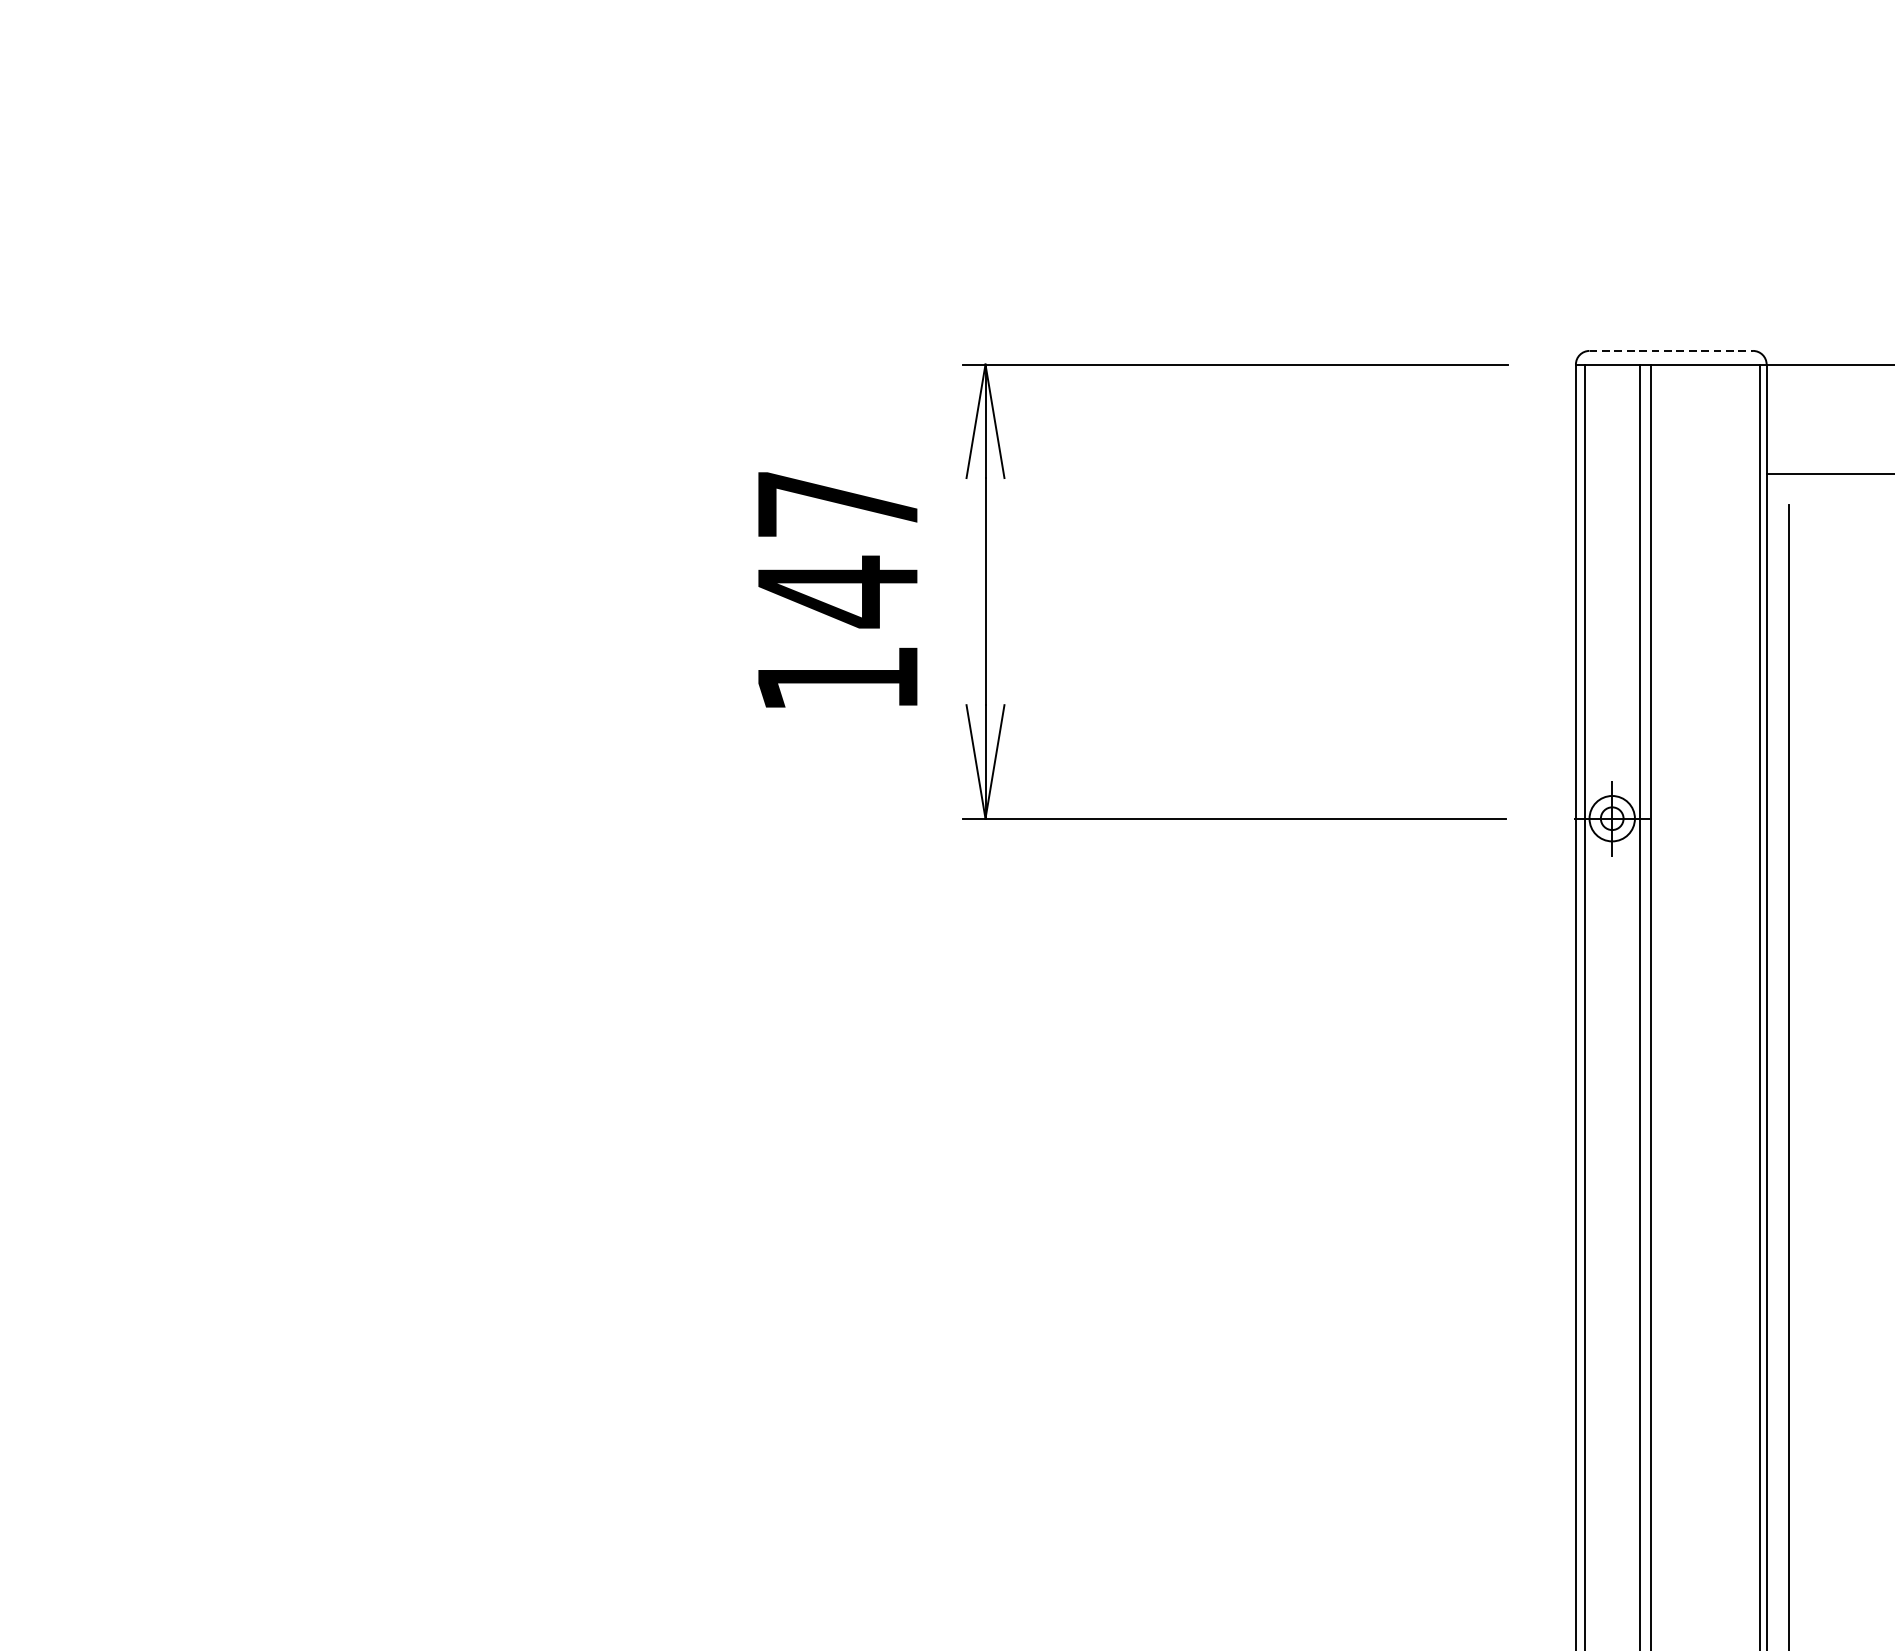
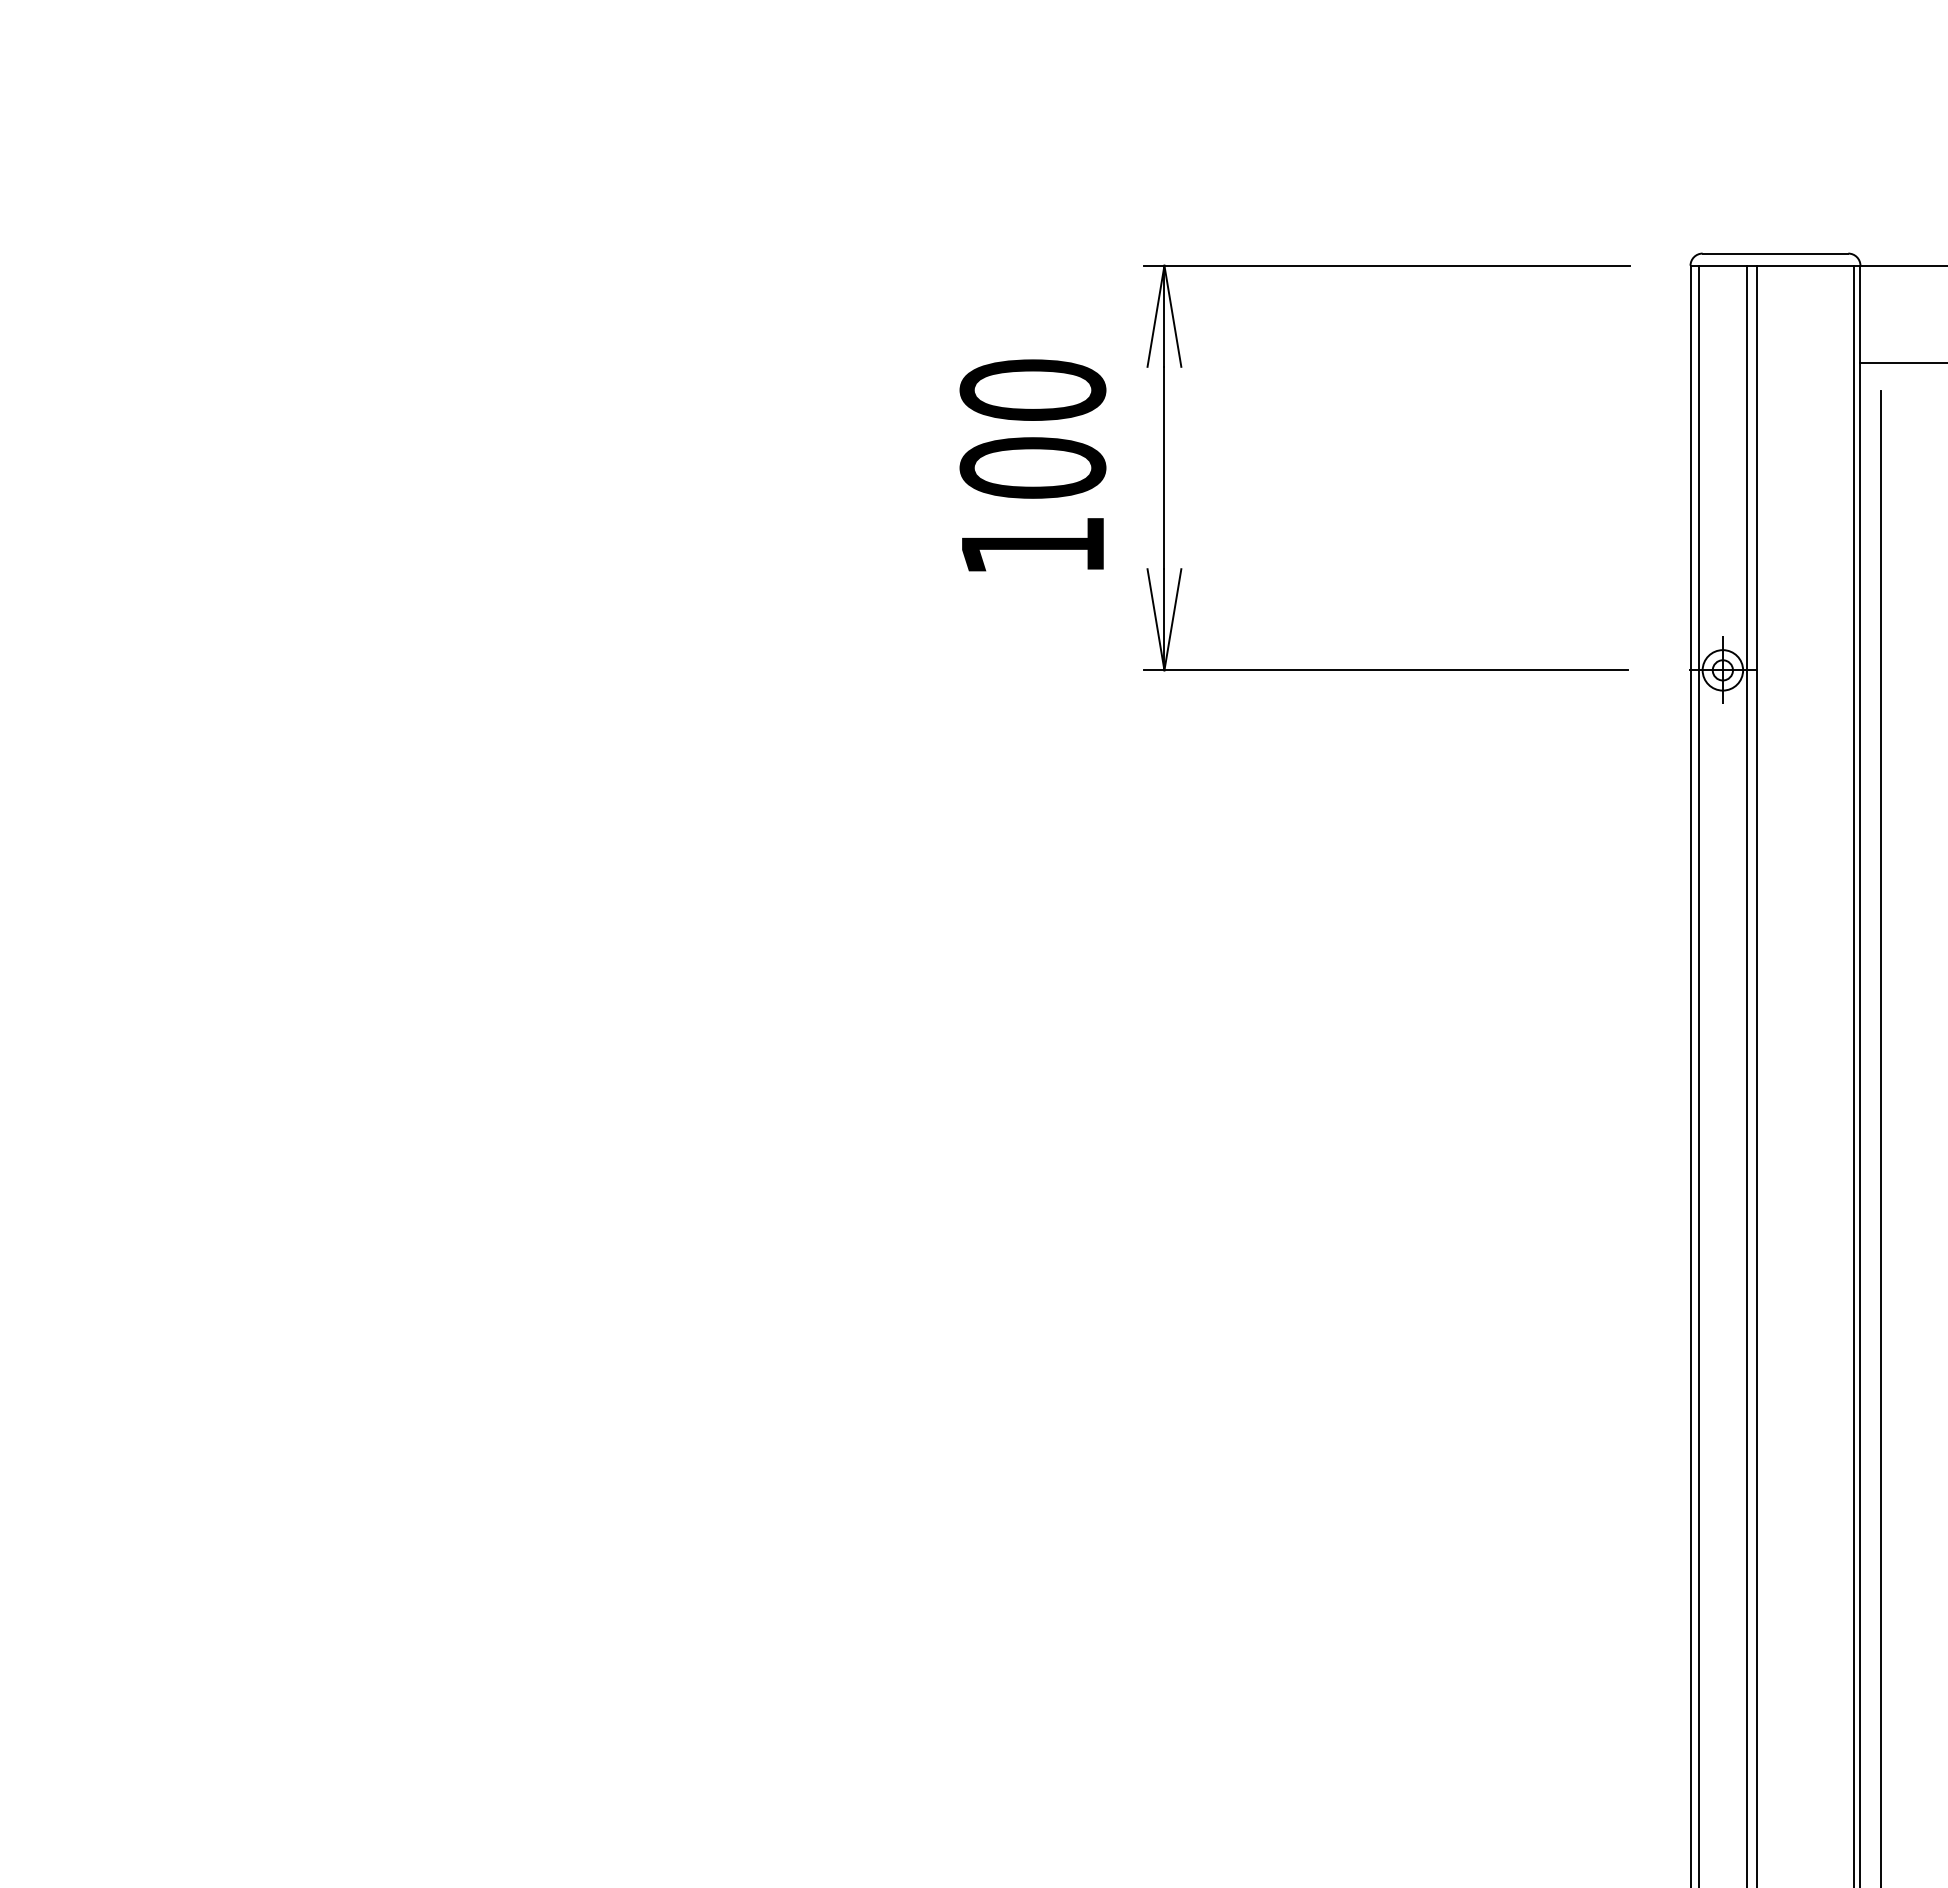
line: (1671, 350) -> (1775, 253), dashed -> solid
text: (837, 548) -> (1032, 429), 147 -> 100

